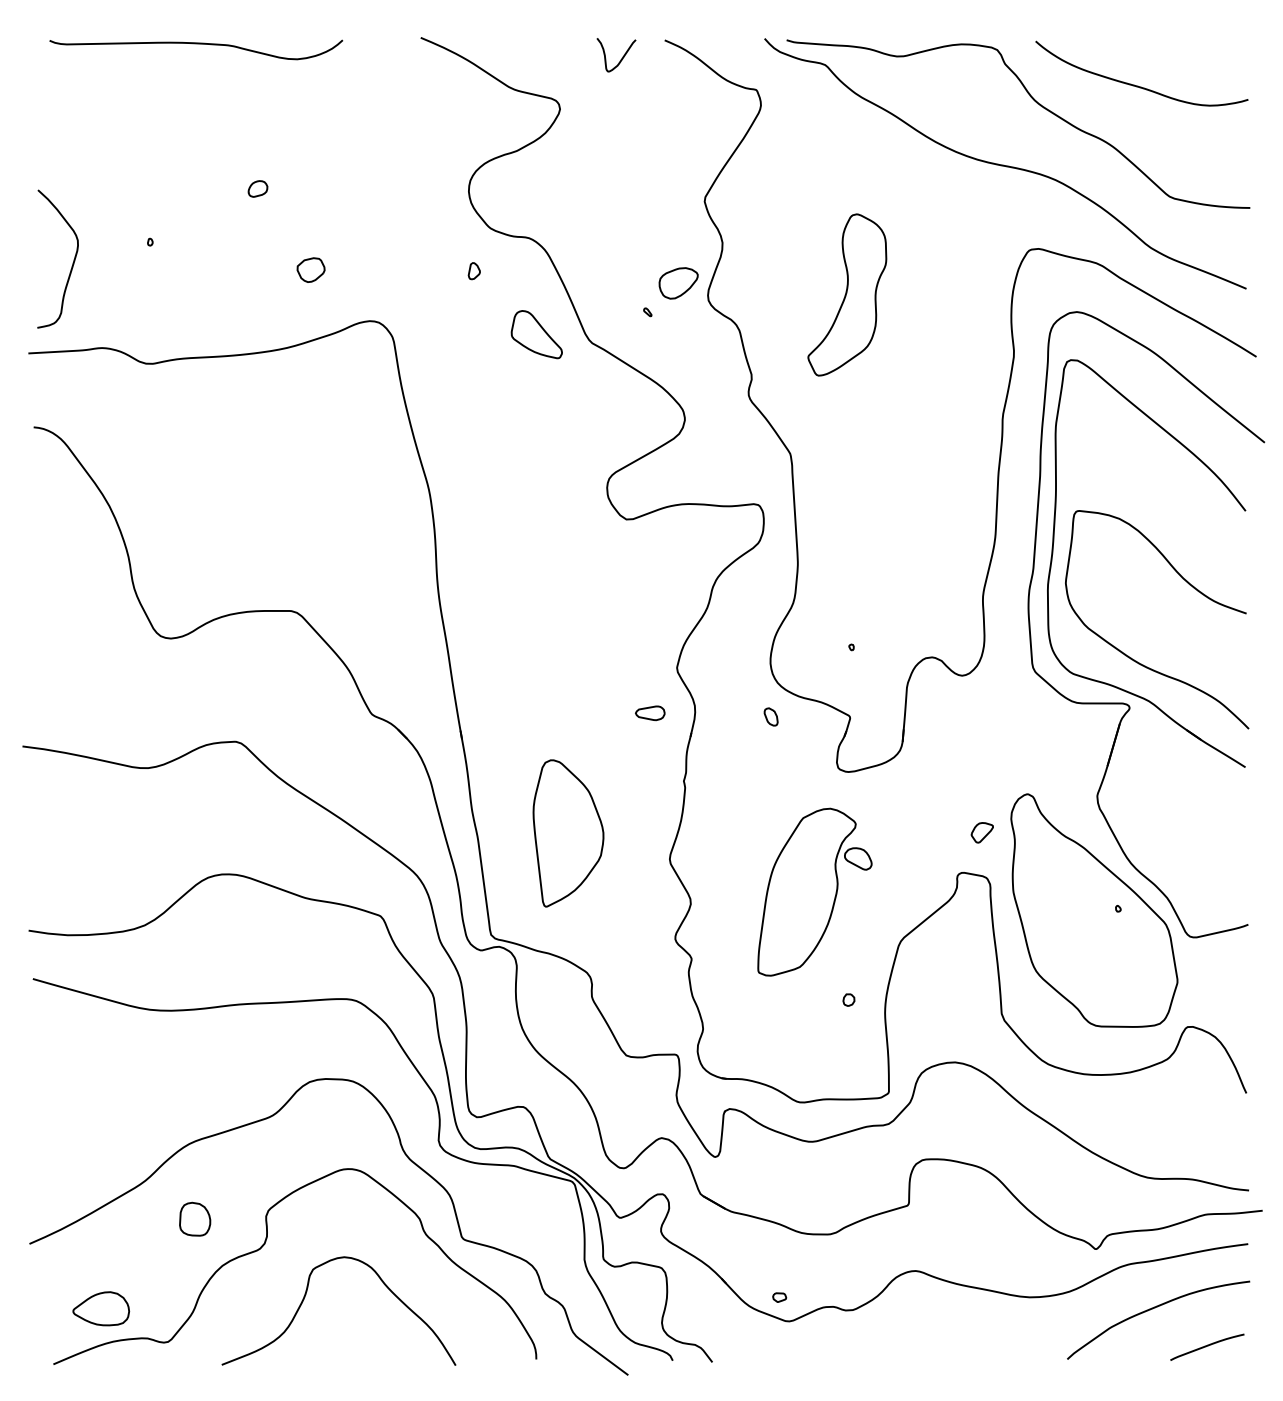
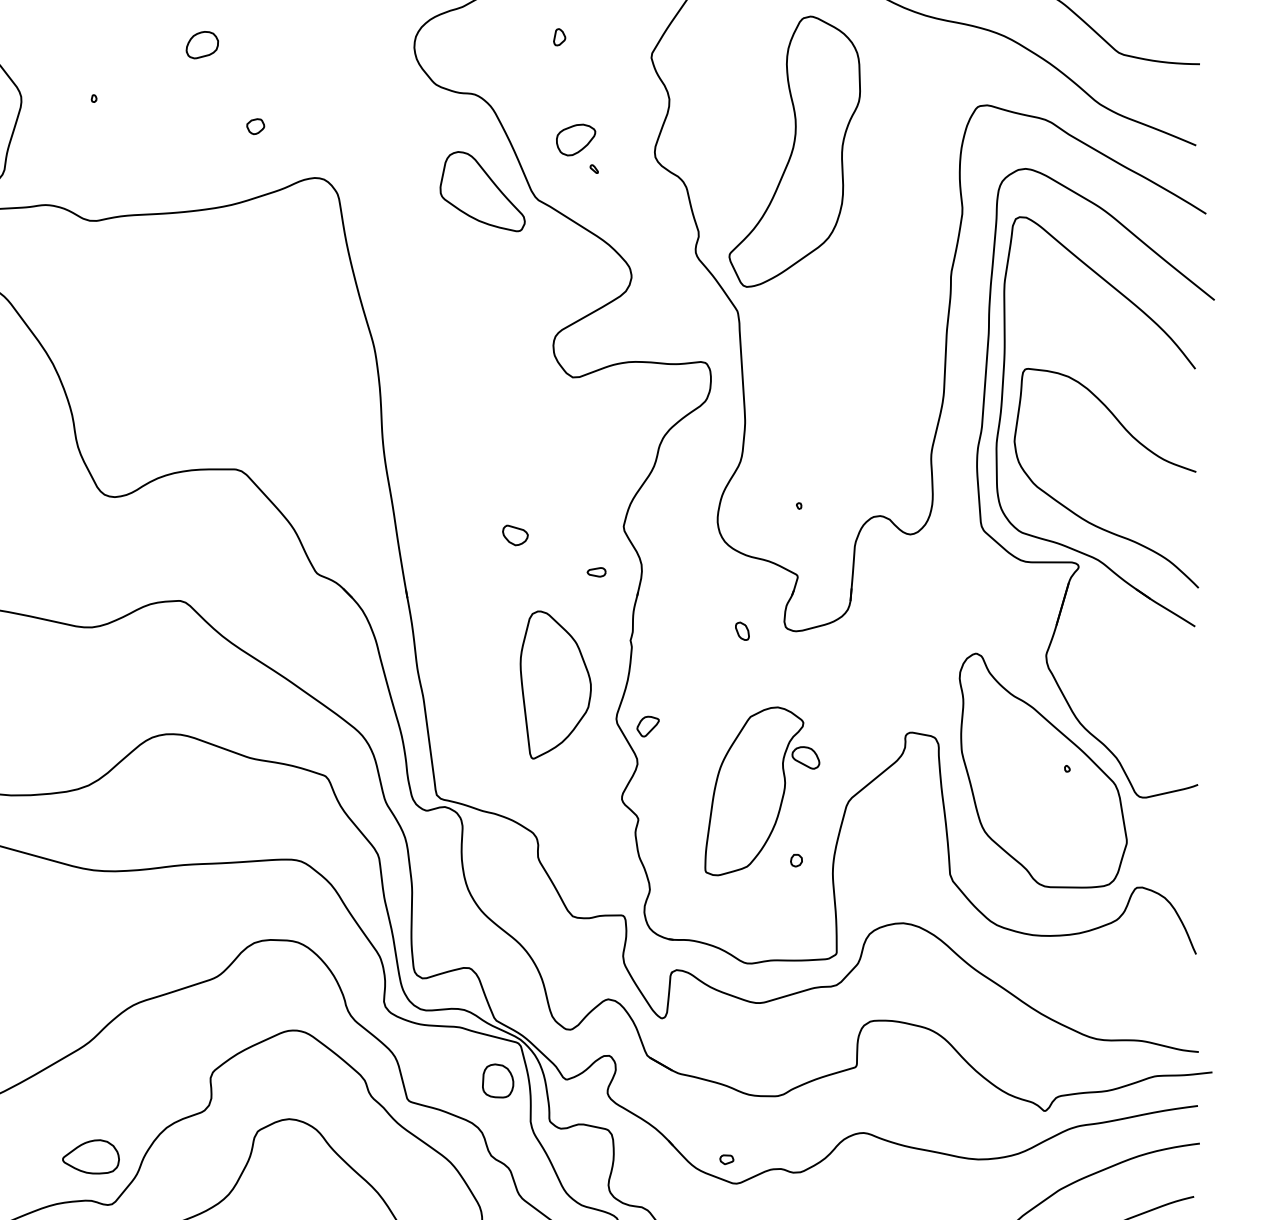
part: (257, 188) -> (201, 44), size x1.67
part: (310, 269) -> (255, 126), size x0.62
part: (473, 271) -> (558, 37), moved
part: (678, 283) -> (575, 140), moved
part: (847, 294) -> (795, 151), size x1.67
part: (536, 334) -> (482, 191), size x1.67
part: (569, 676) -> (515, 535), added
part: (649, 713) -> (595, 572), size x0.62
part: (770, 716) -> (741, 630), moved
part: (981, 832) -> (647, 726), moved
part: (568, 833) -> (555, 685), moved
part: (814, 891) -> (761, 790), moved
part: (195, 1218) -> (498, 1080), moved
part: (101, 1308) -> (91, 1156), moved

